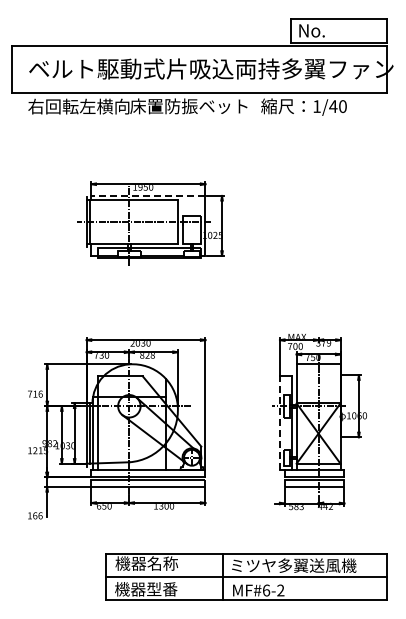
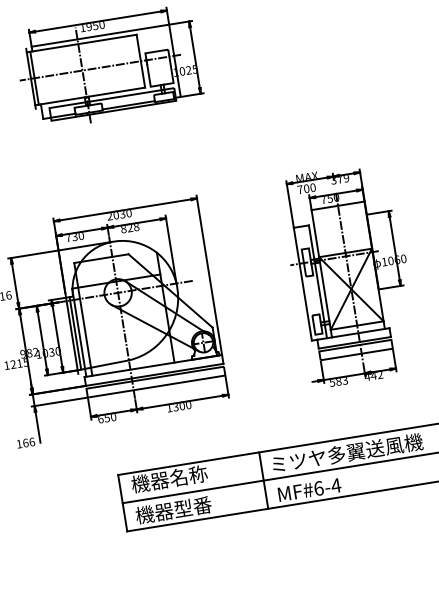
line: (147, 195) -> (99, 35), dashed -> solid
line: (279, 423) -> (302, 284), dashed -> solid
text: (280, 590) -> (335, 485), MF#6-2 -> MF#6-4

